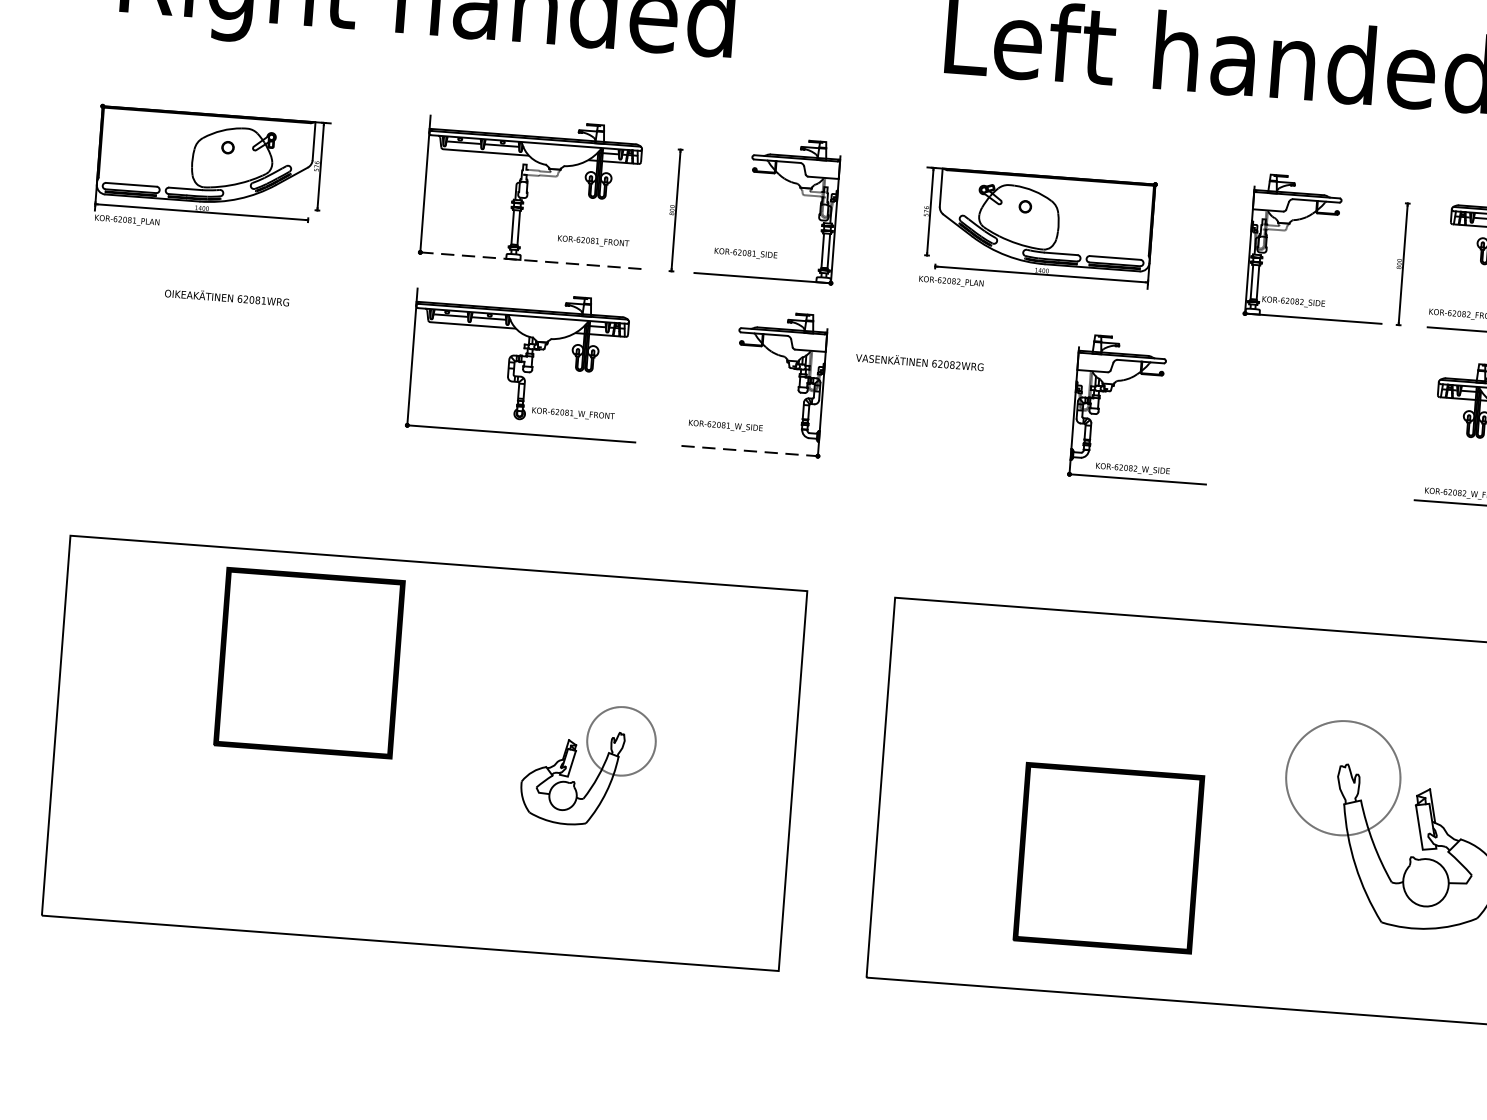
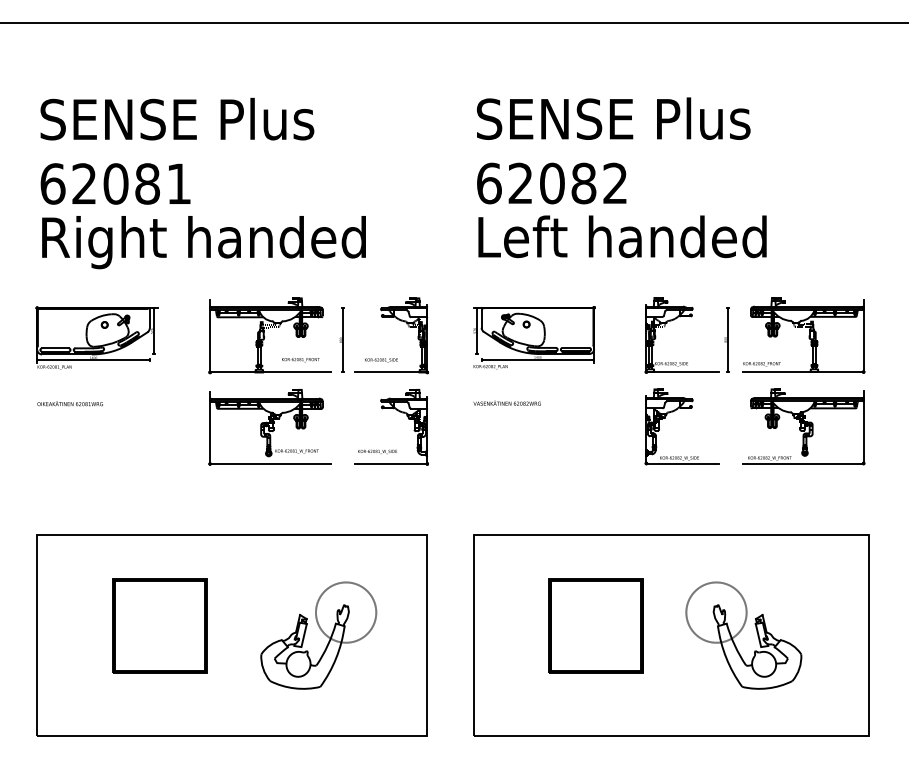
line: (534, 261) -> (270, 372), dashed -> solid
text: (225, 296) -> (69, 403), moved
text: (918, 360) -> (506, 402), moved
part: (1131, 380) -> (675, 411), moved
line: (750, 450) -> (391, 463), dashed -> solid
part: (308, 662) -> (159, 625), moved
part: (587, 764) -> (318, 635), size x1.67
part: (1107, 857) -> (595, 625), moved

